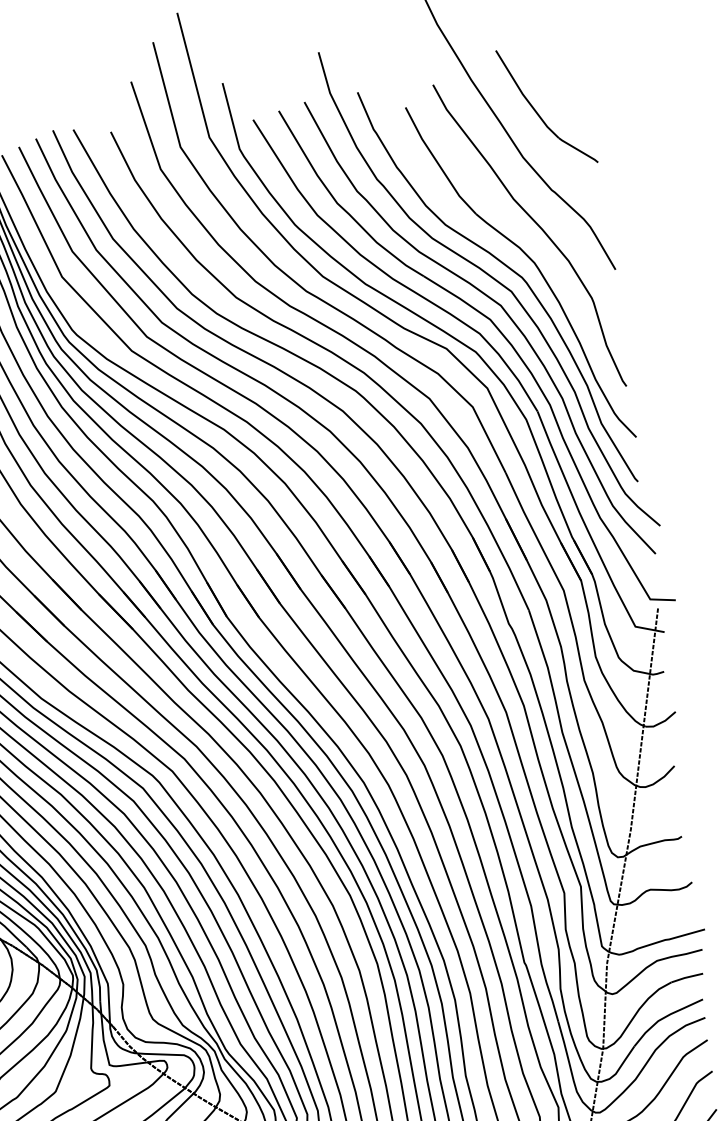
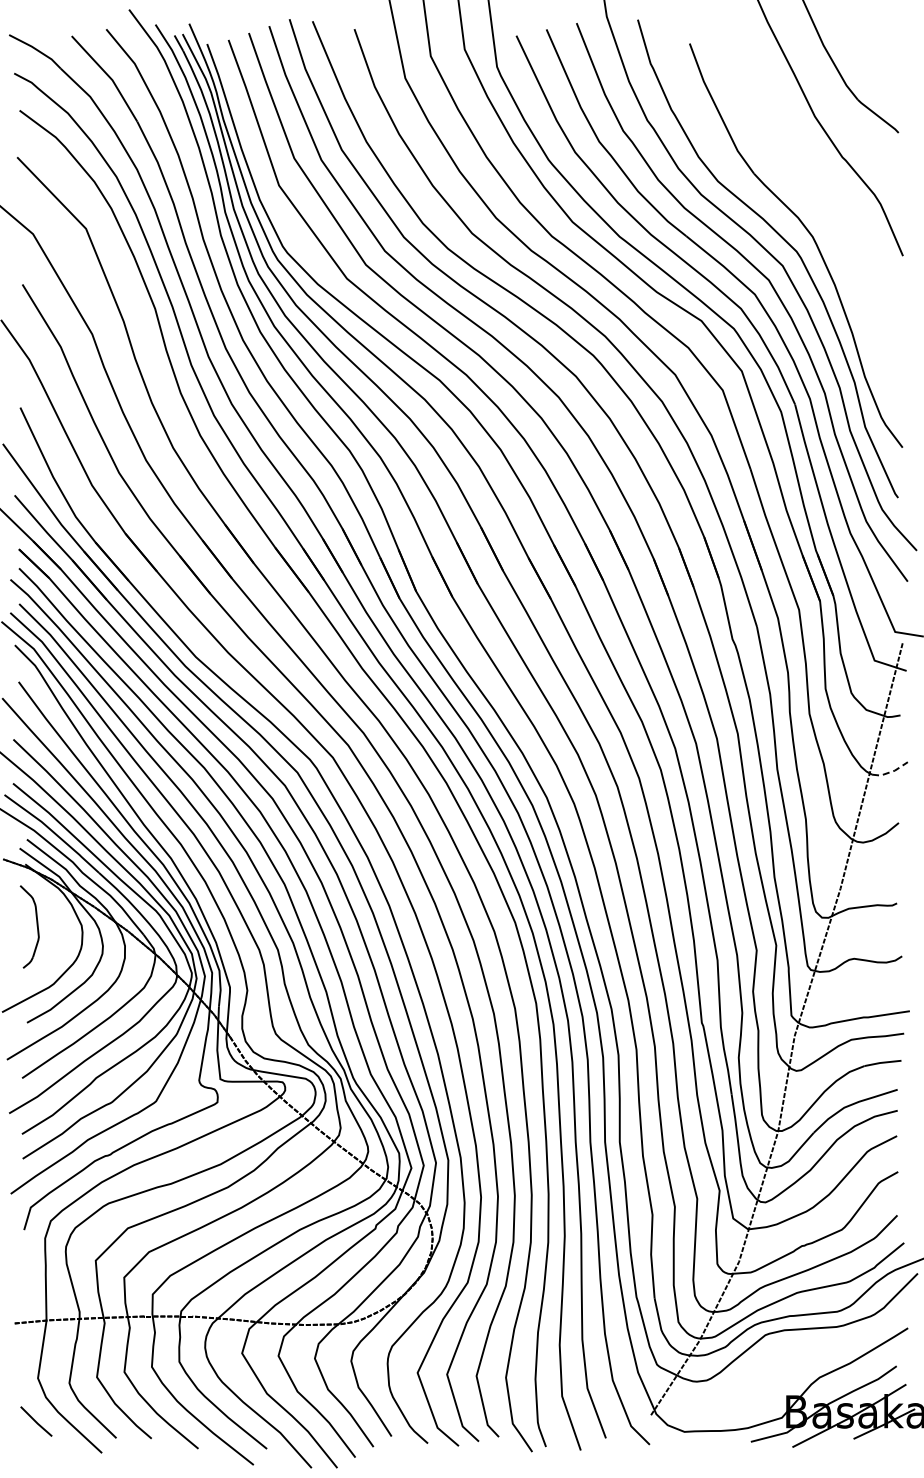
curve: (539, 228) -> (823, 198), removed
line: (662, 721) -> (891, 771), solid -> dashed

